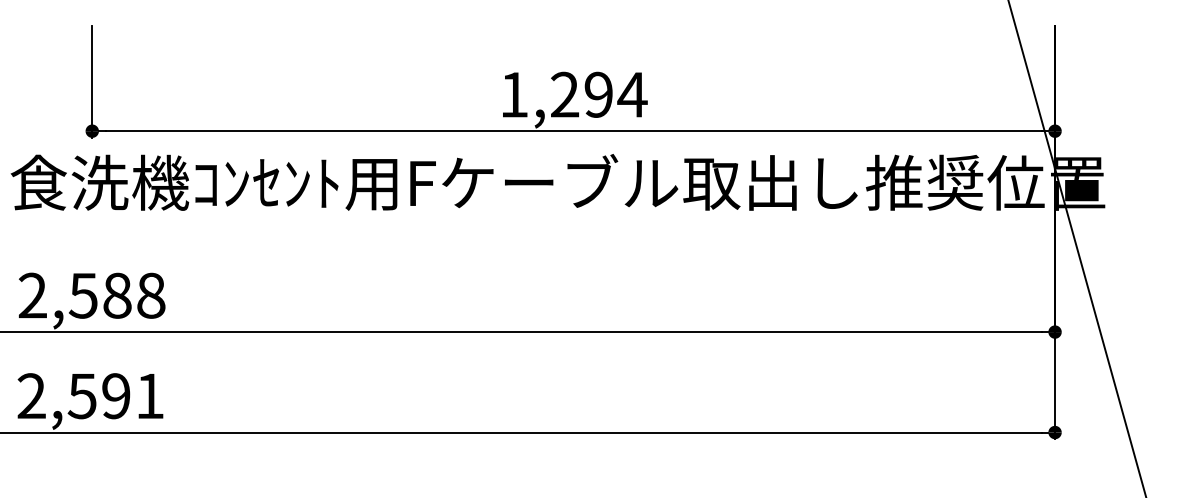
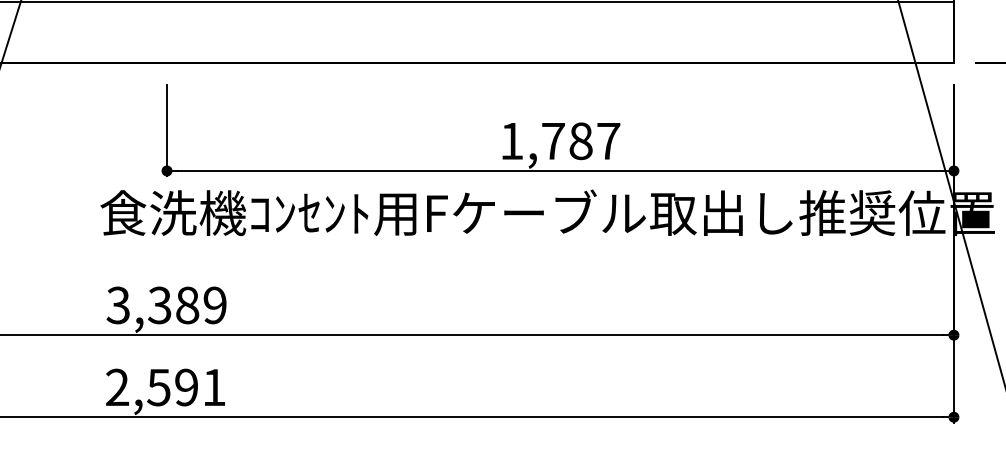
text: (599, 95) -> (581, 141), 1,294 -> 1,787
text: (91, 295) -> (166, 305), 2,588 -> 3,389

